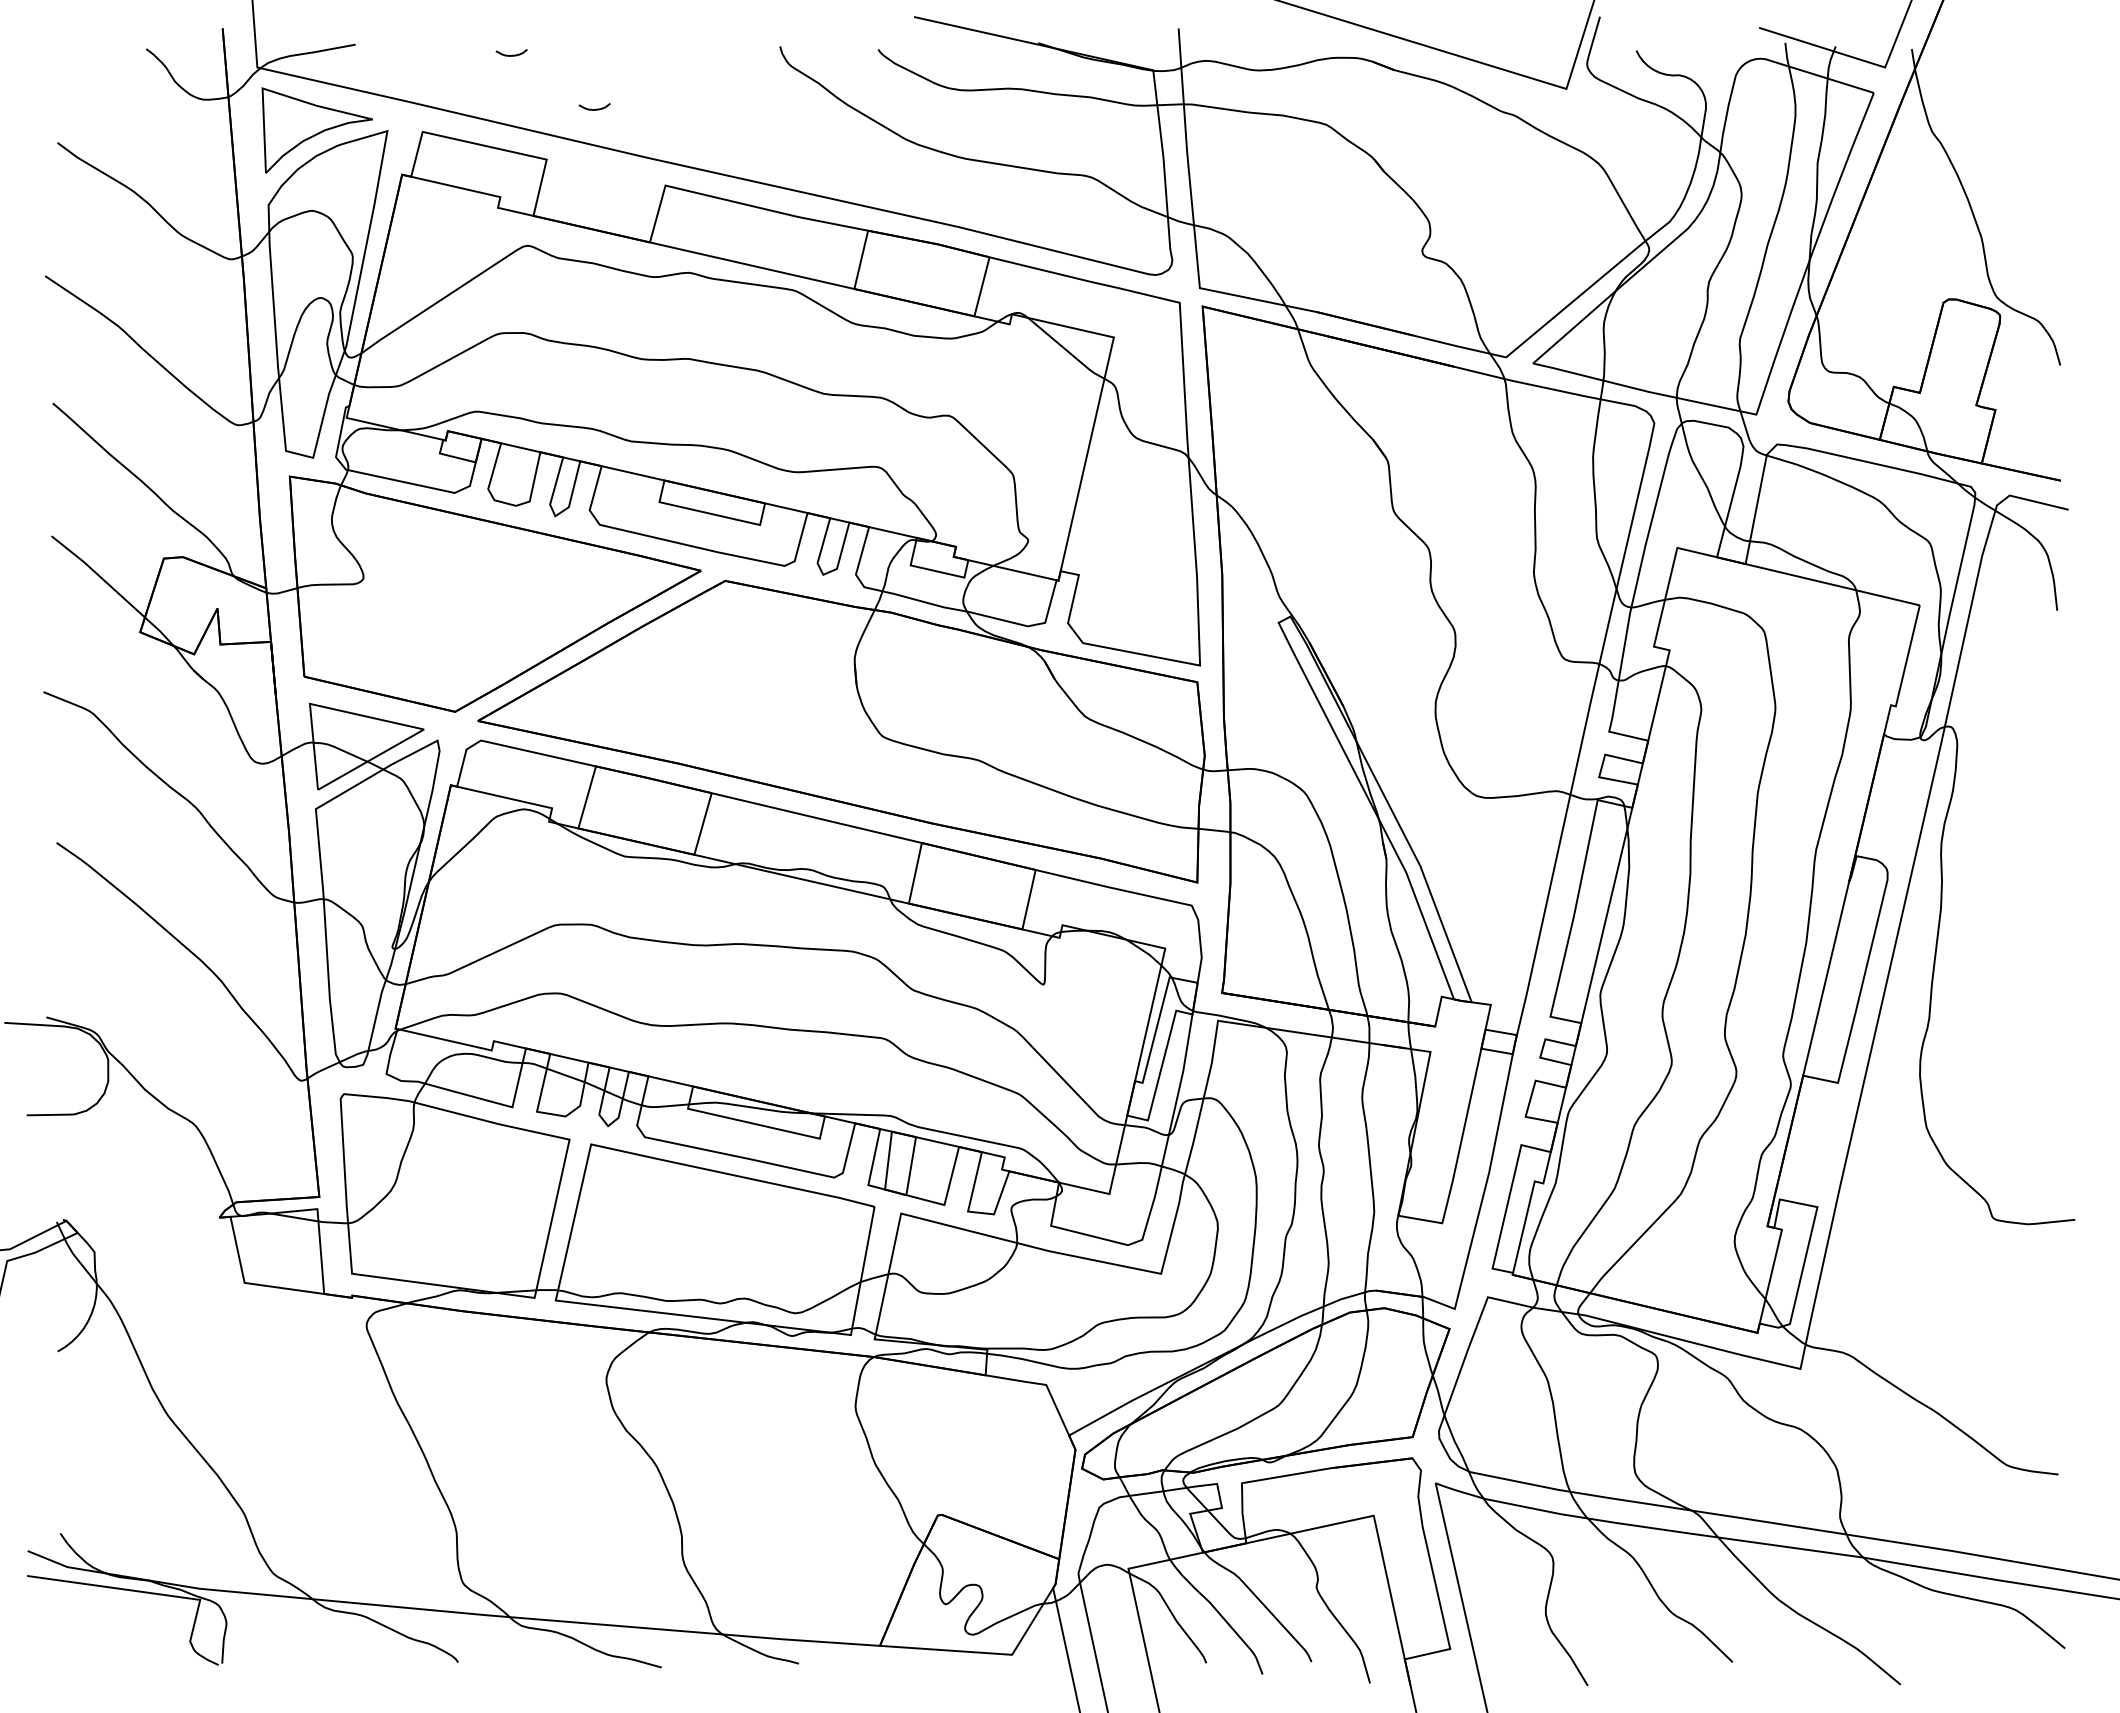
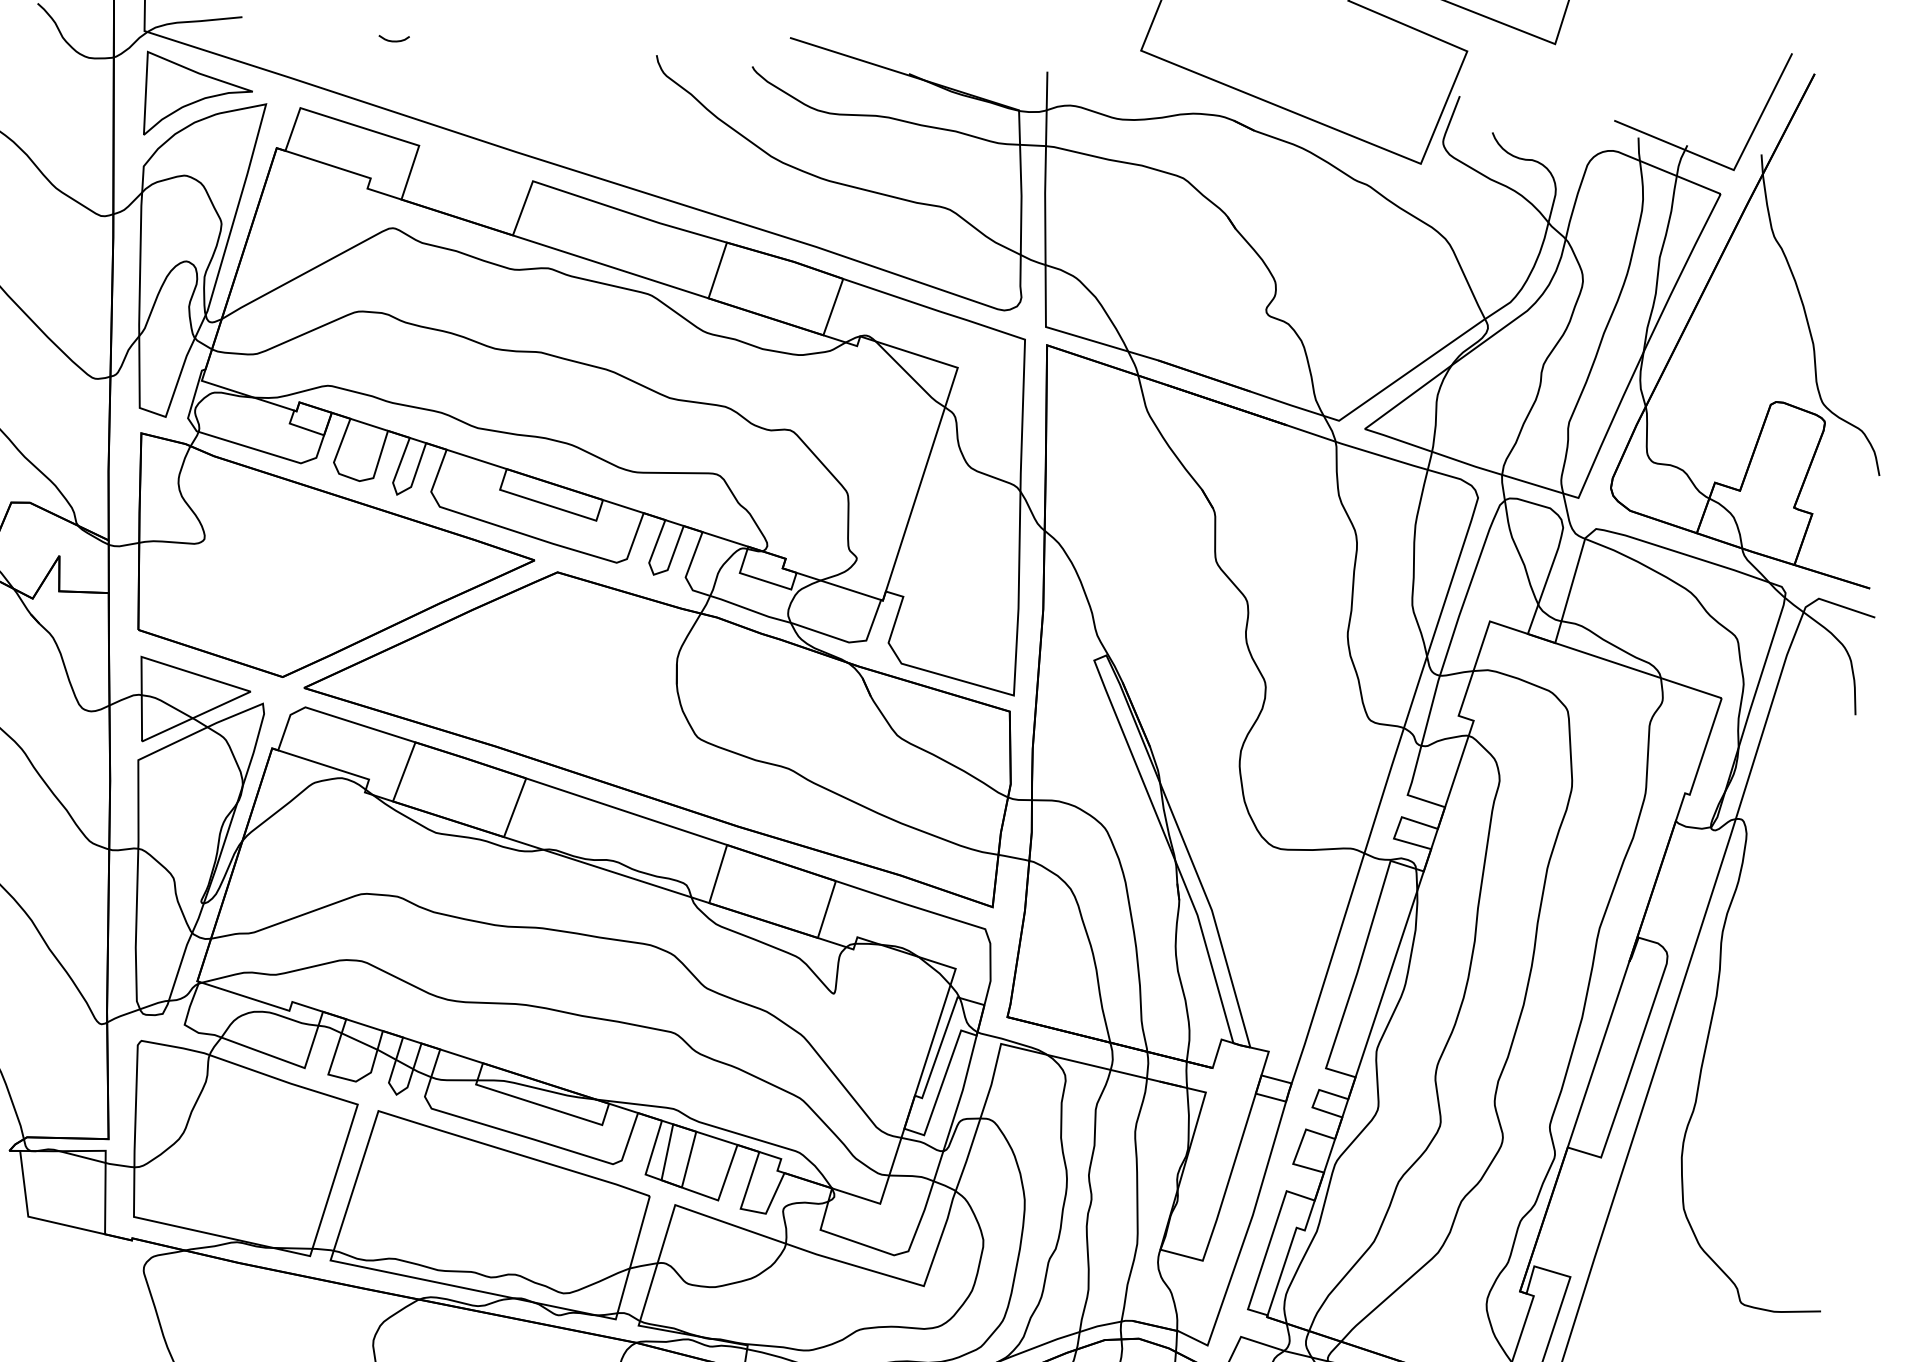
curve: (595, 108) -> (471, 99), removed

